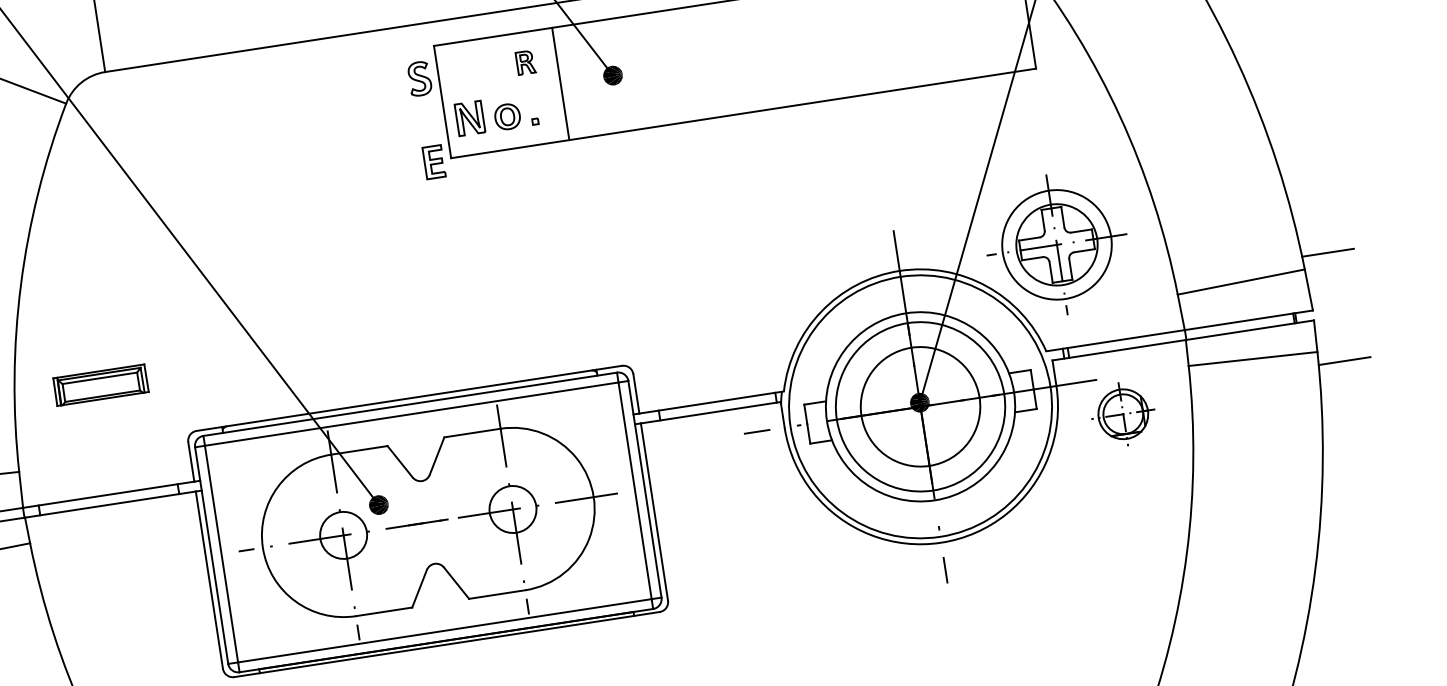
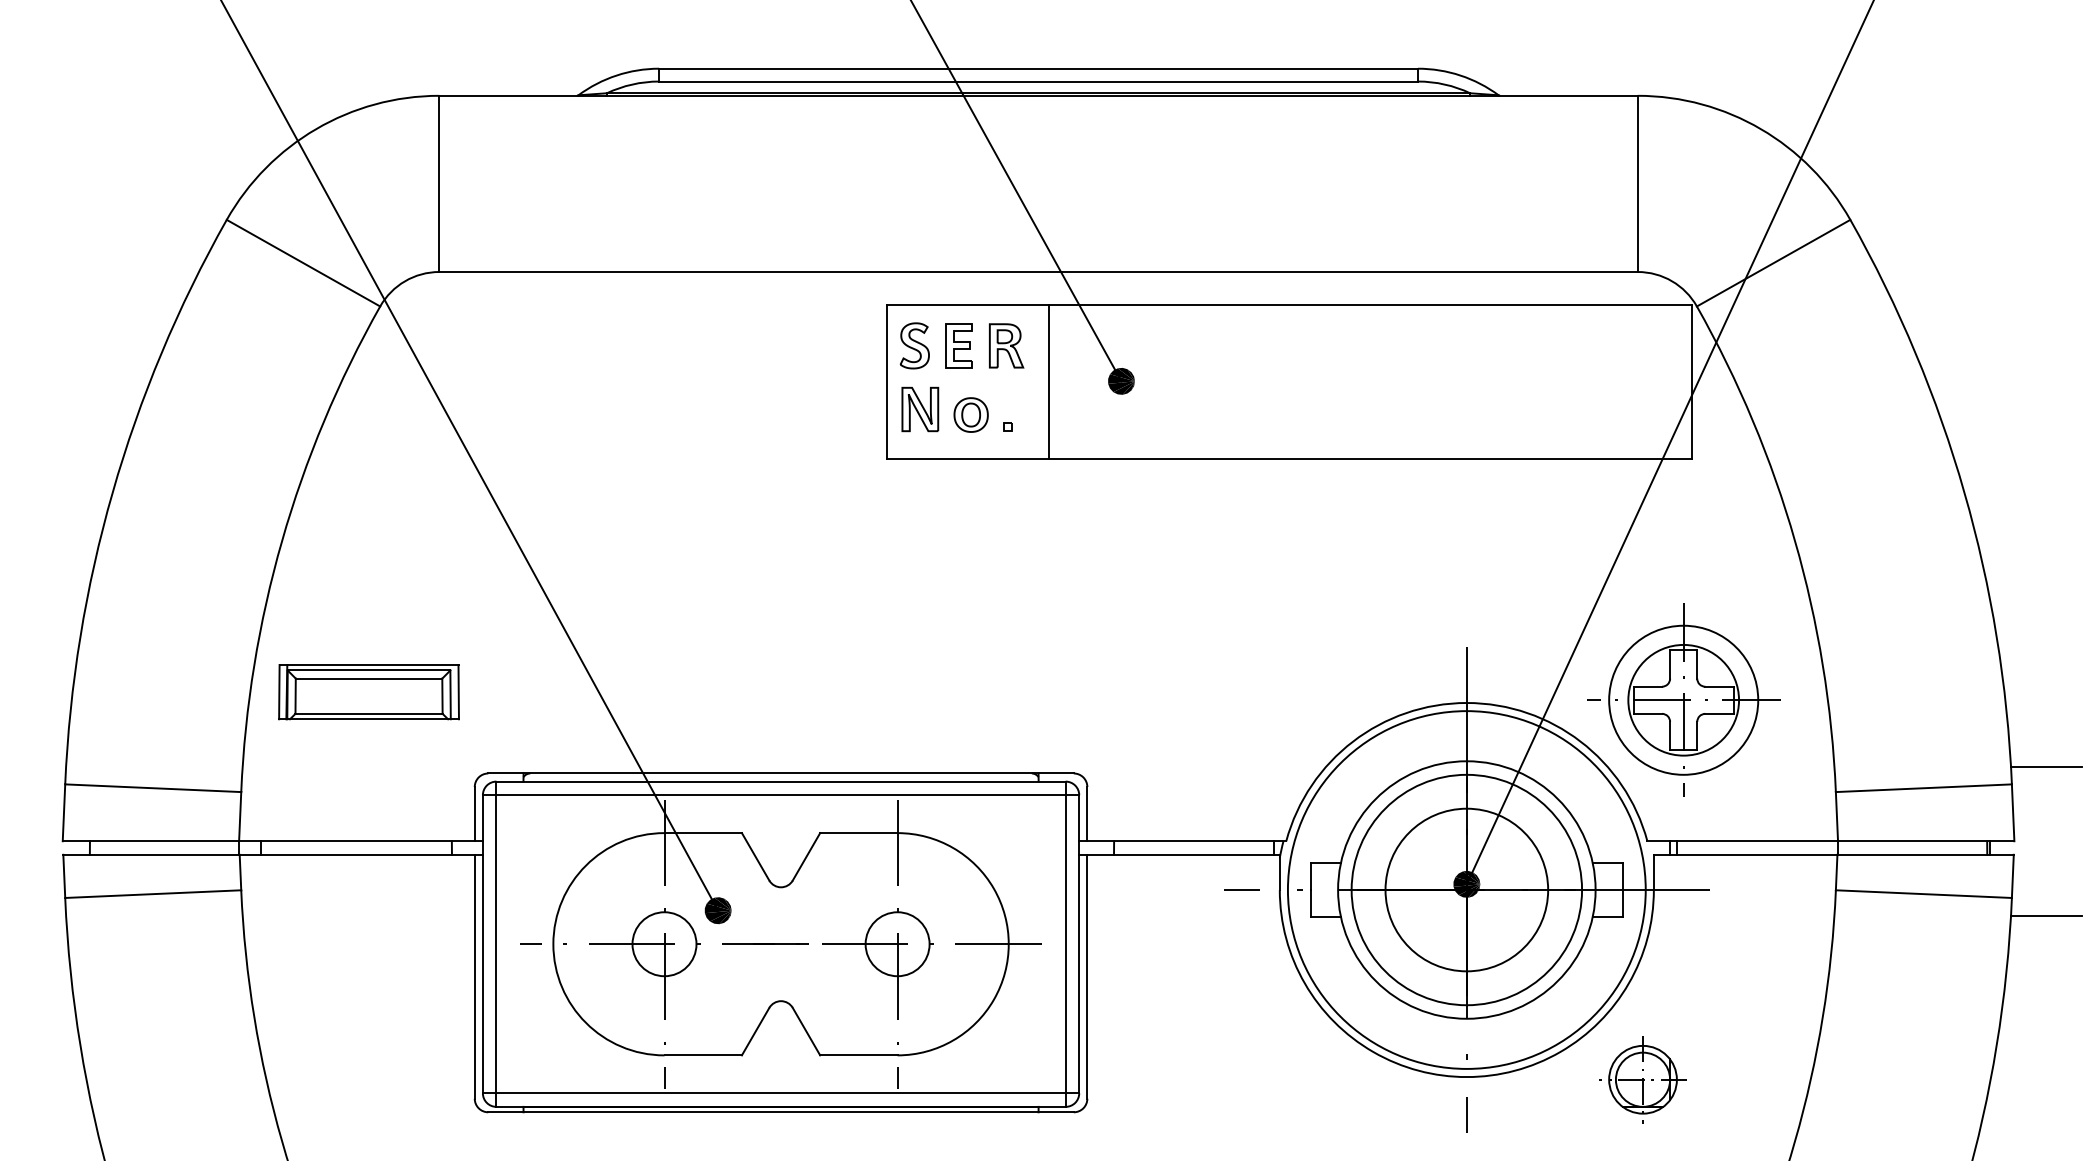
part: (525, 62) -> (1006, 345), size x1.43
part: (419, 78) -> (914, 345), moved
part: (433, 161) -> (958, 345), moved
part: (100, 385) -> (368, 692), size x1.43
part: (1122, 414) -> (1642, 1079), moved

